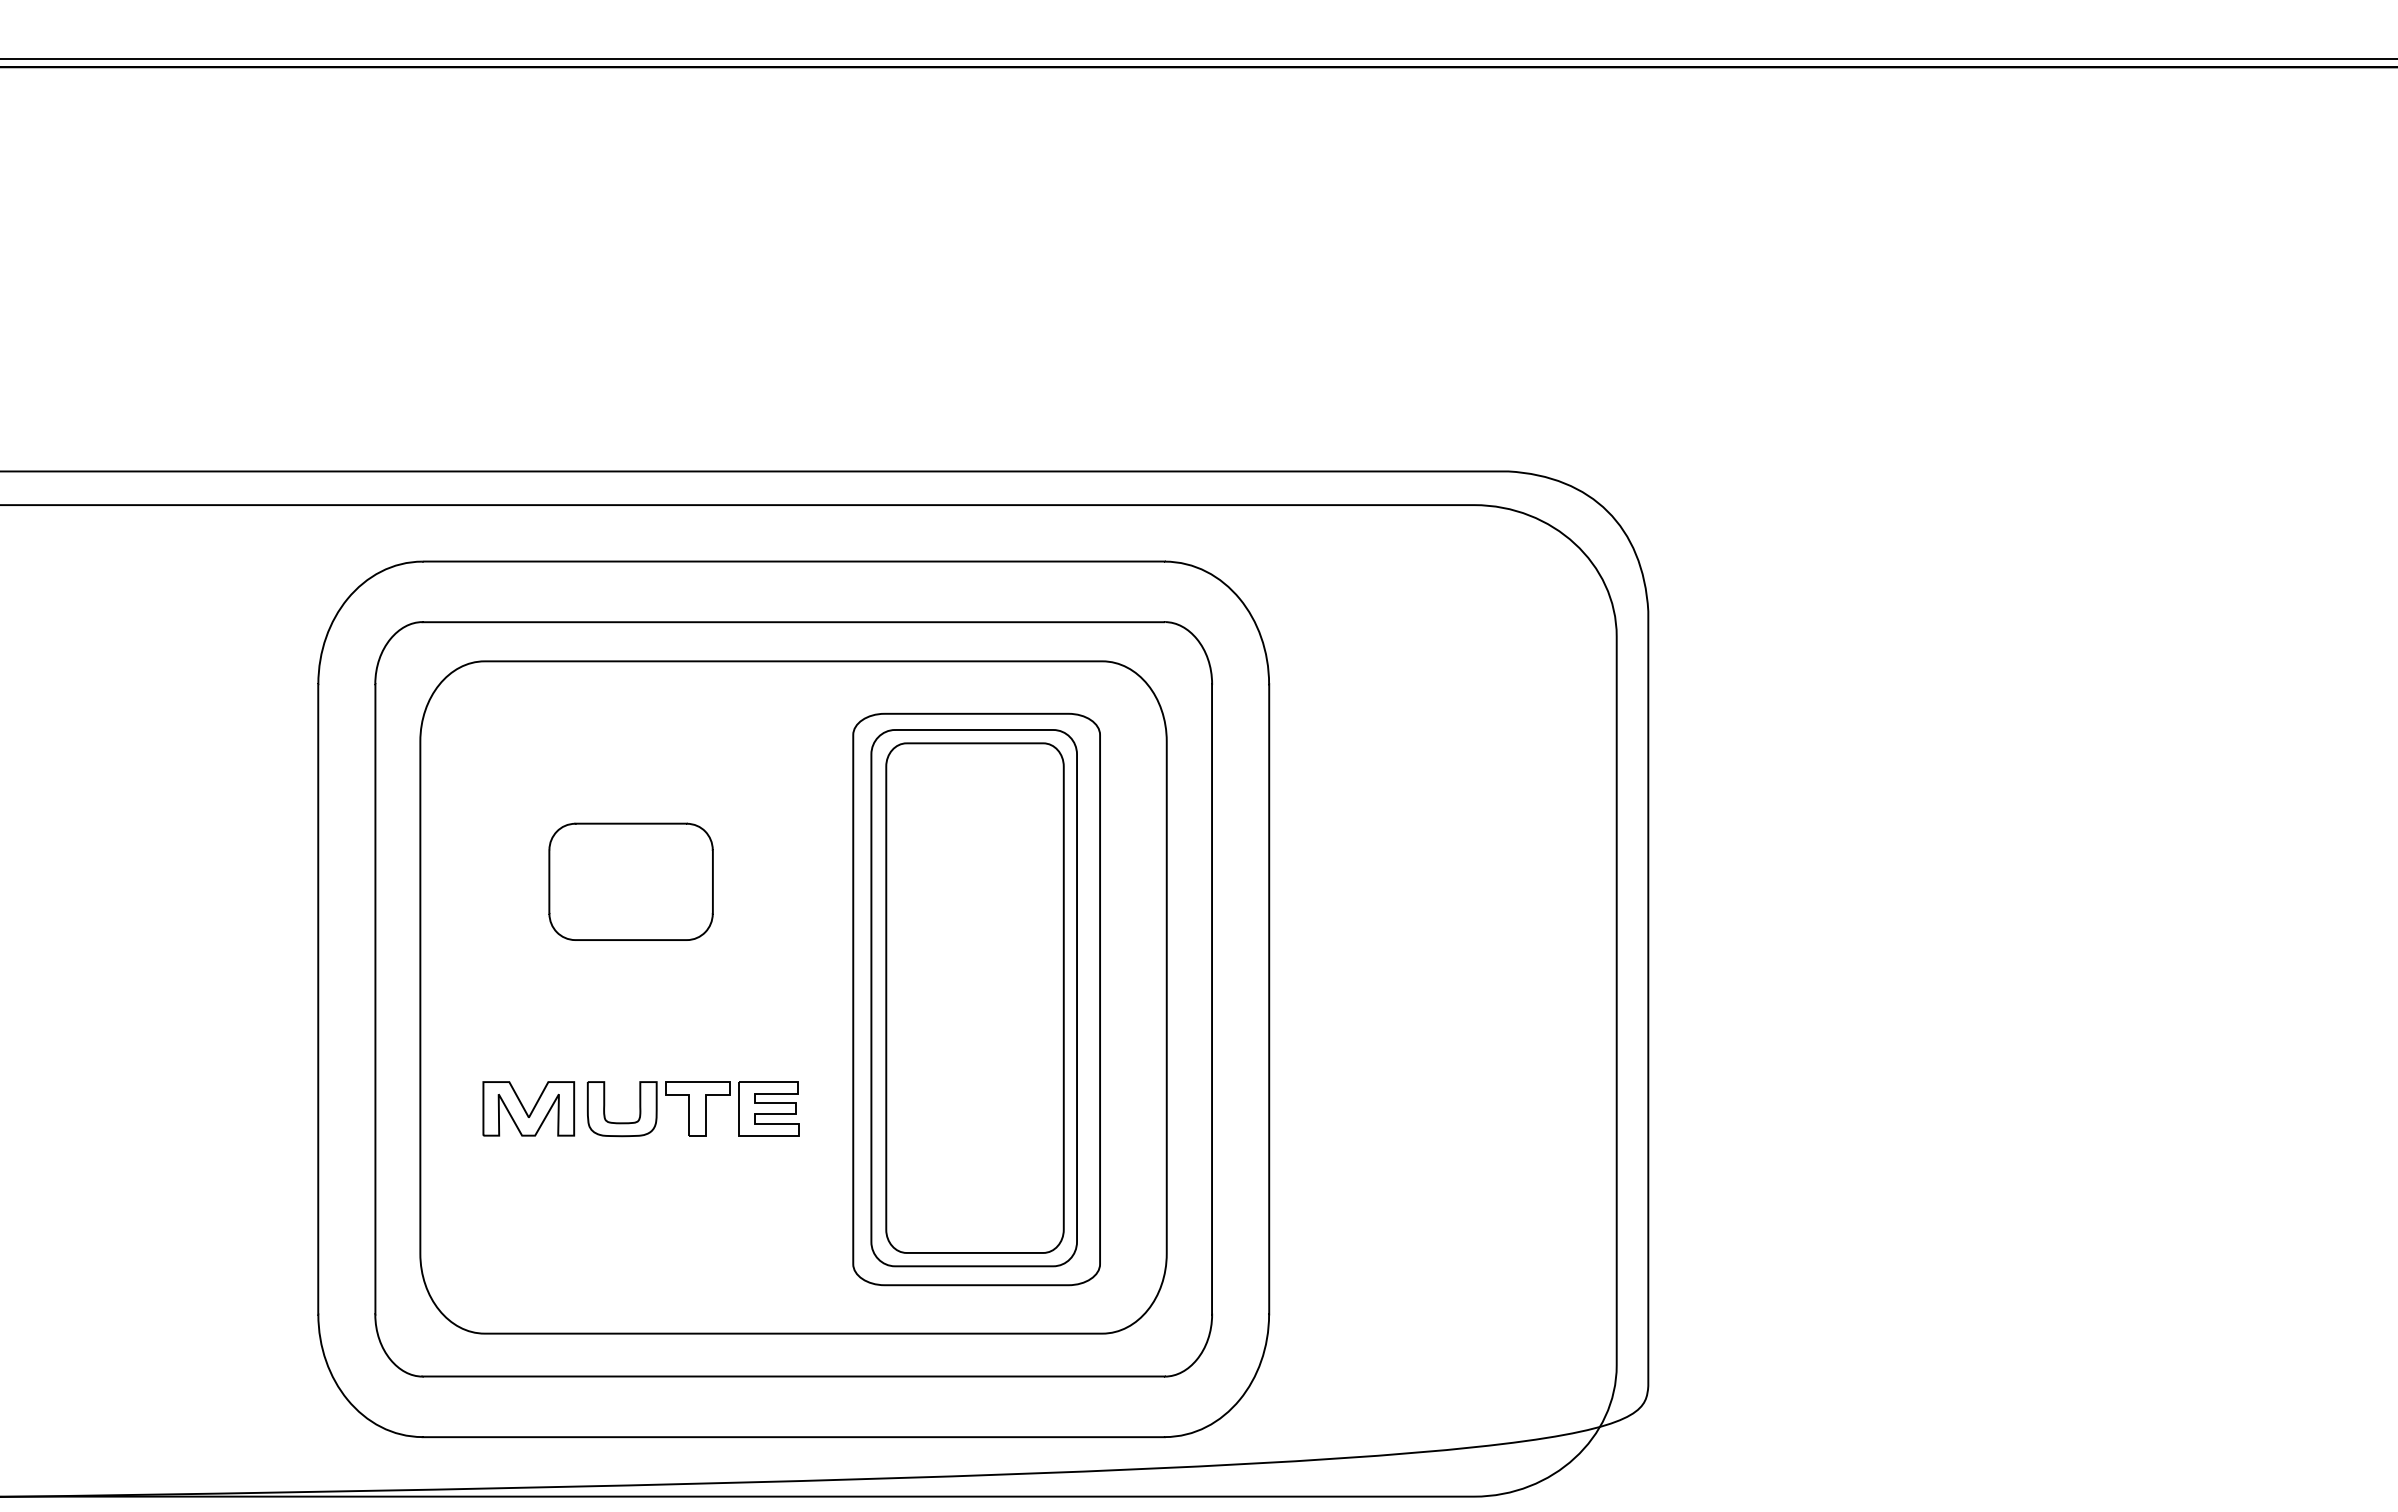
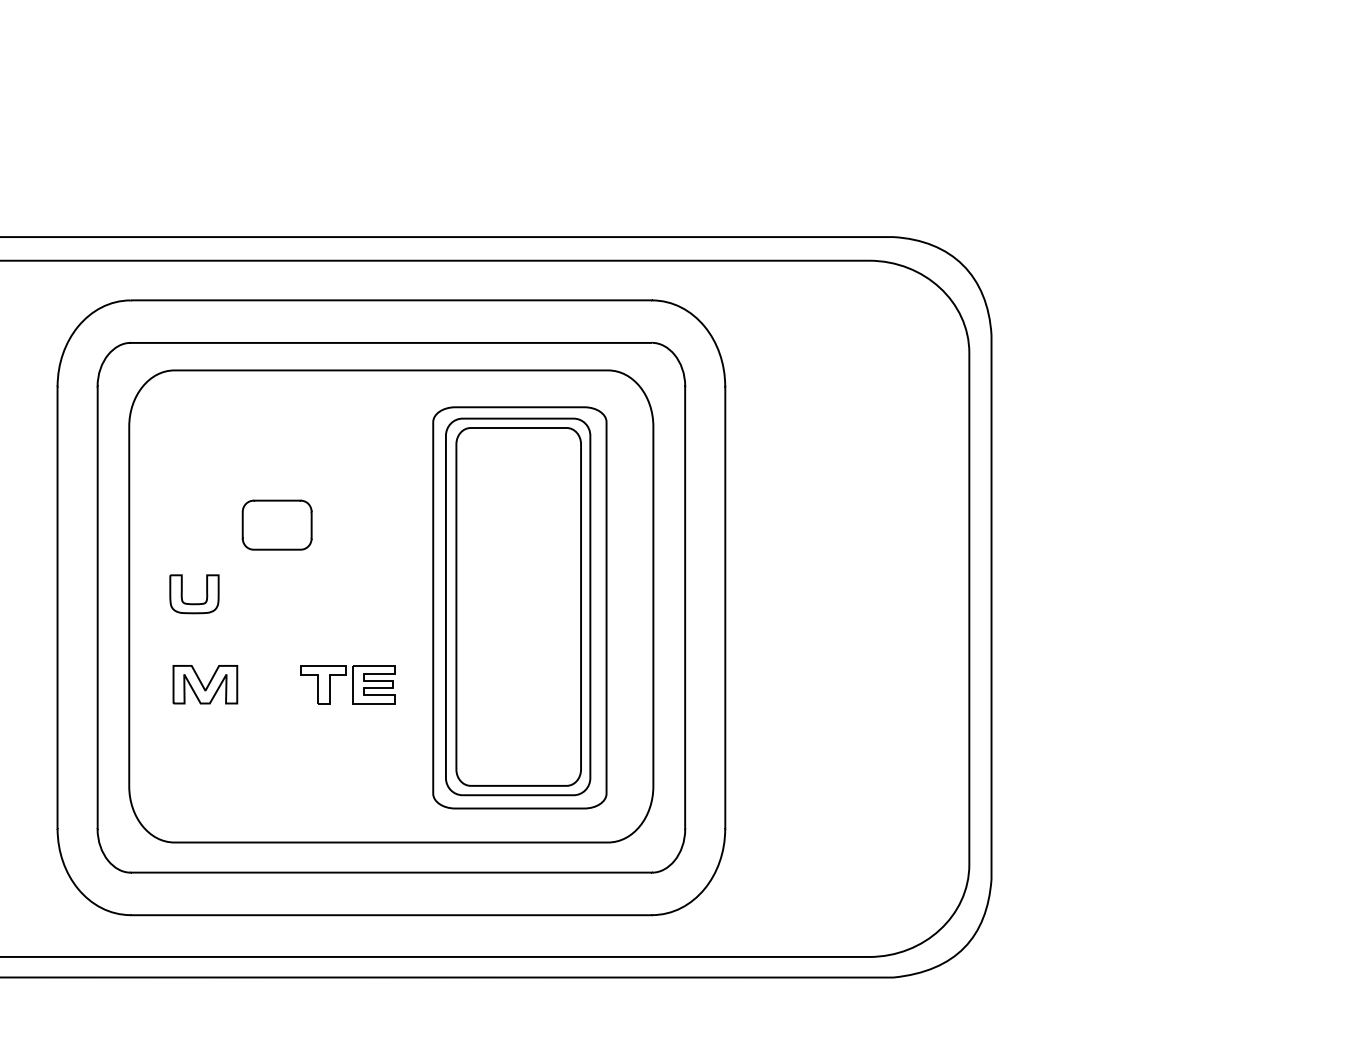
part: (630, 881) -> (276, 525), size x0.6
part: (621, 1122) -> (193, 603), moved

